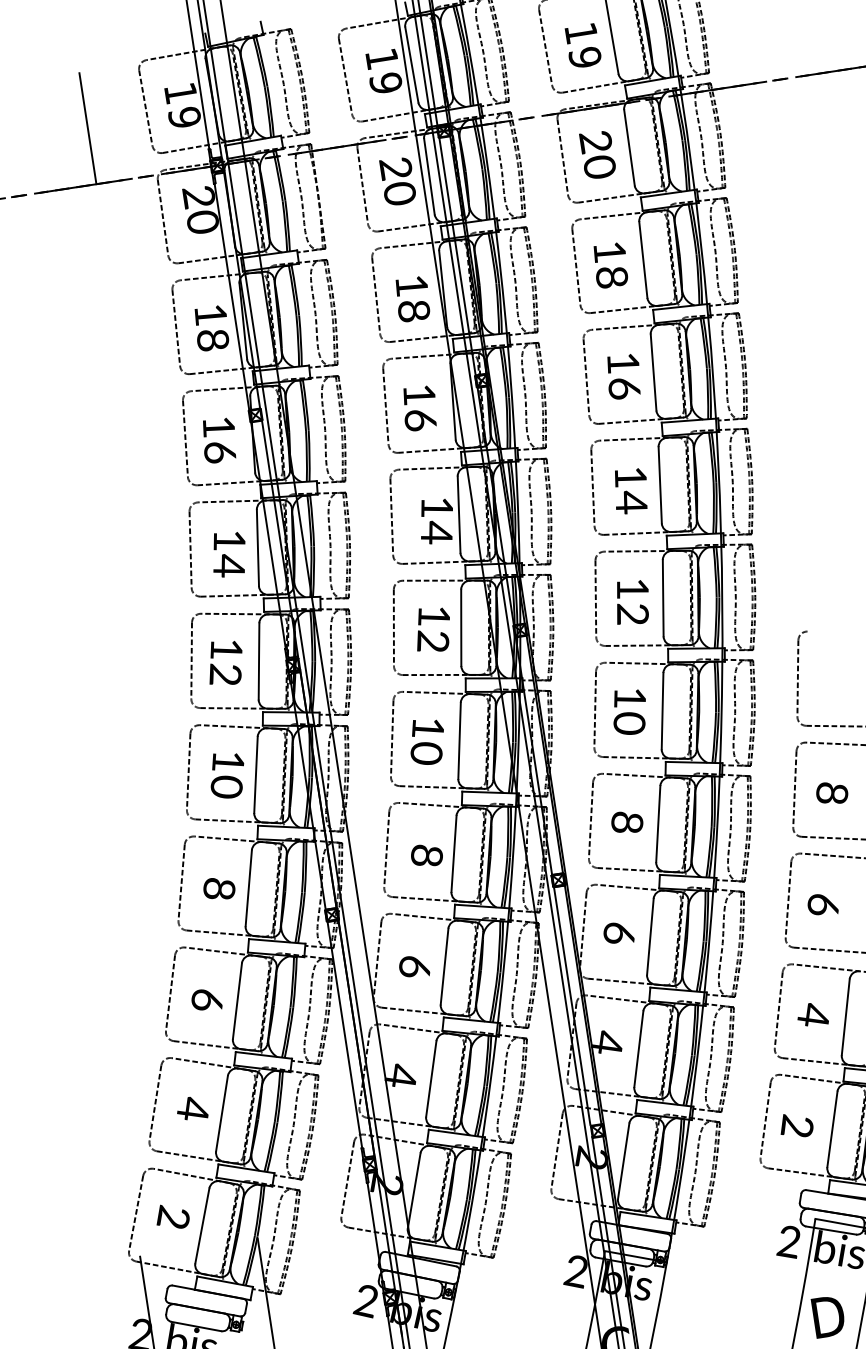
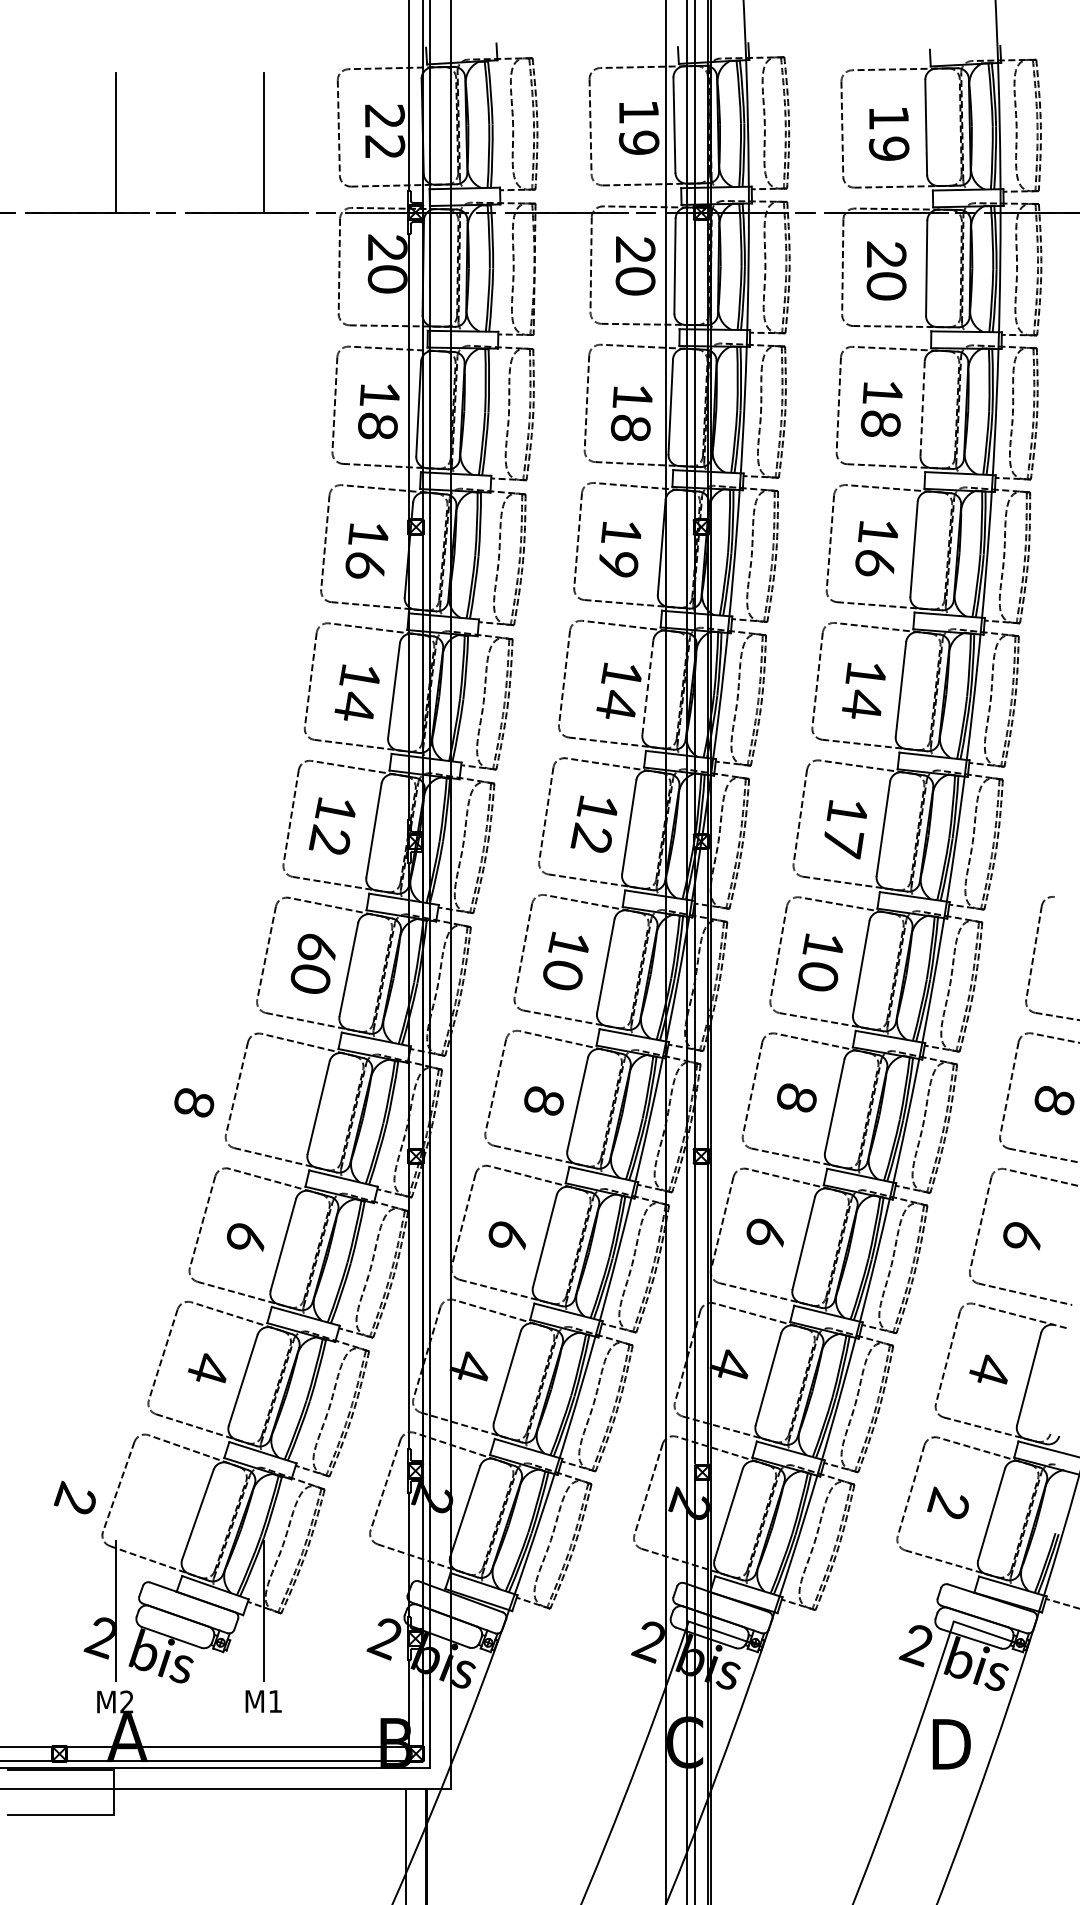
text: (182, 105) -> (384, 131), 19 -> 22
line: (643, 259) -> (922, 408), solid -> dashed
text: (420, 419) -> (618, 563), 16 -> 19
line: (458, 514) -> (647, 687), solid -> dashed
text: (632, 614) -> (842, 843), 12 -> 17
text: (226, 760) -> (315, 946), 10 -> 60
text: (219, 888) -> (194, 1102), moved
text: (172, 1216) -> (74, 1497), moved

